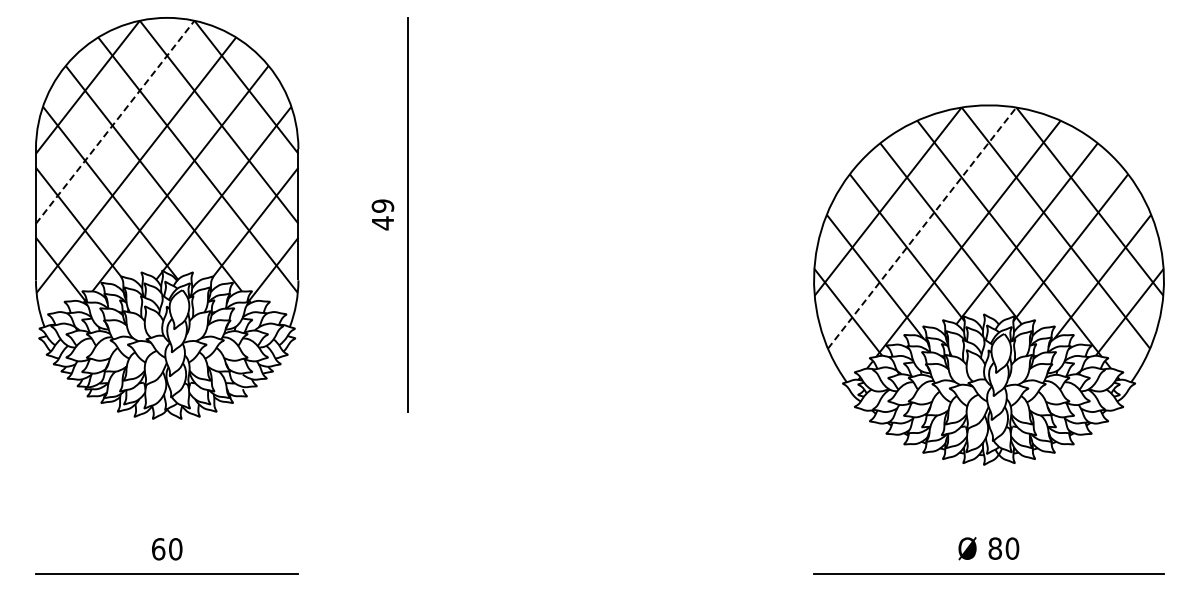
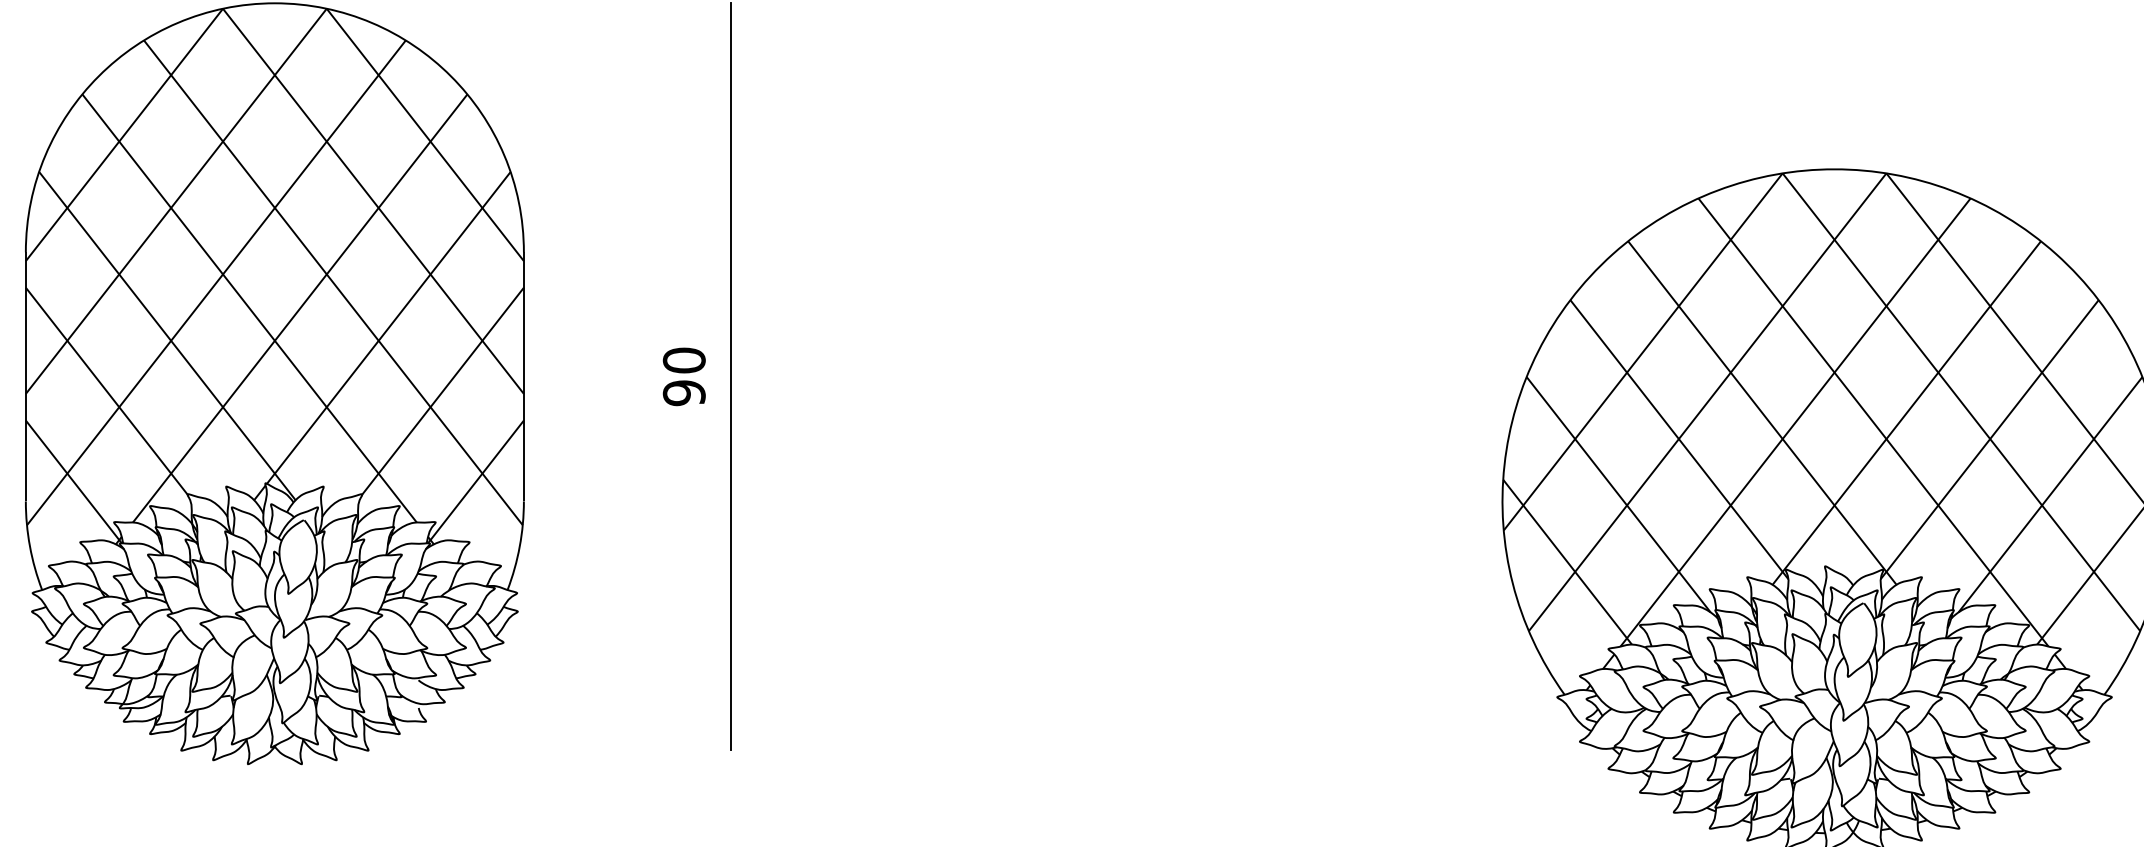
line: (115, 122) -> (176, 201), dashed -> solid
text: (382, 214) -> (683, 376), 49 -> 90
line: (922, 227) -> (1708, 401), dashed -> solid

